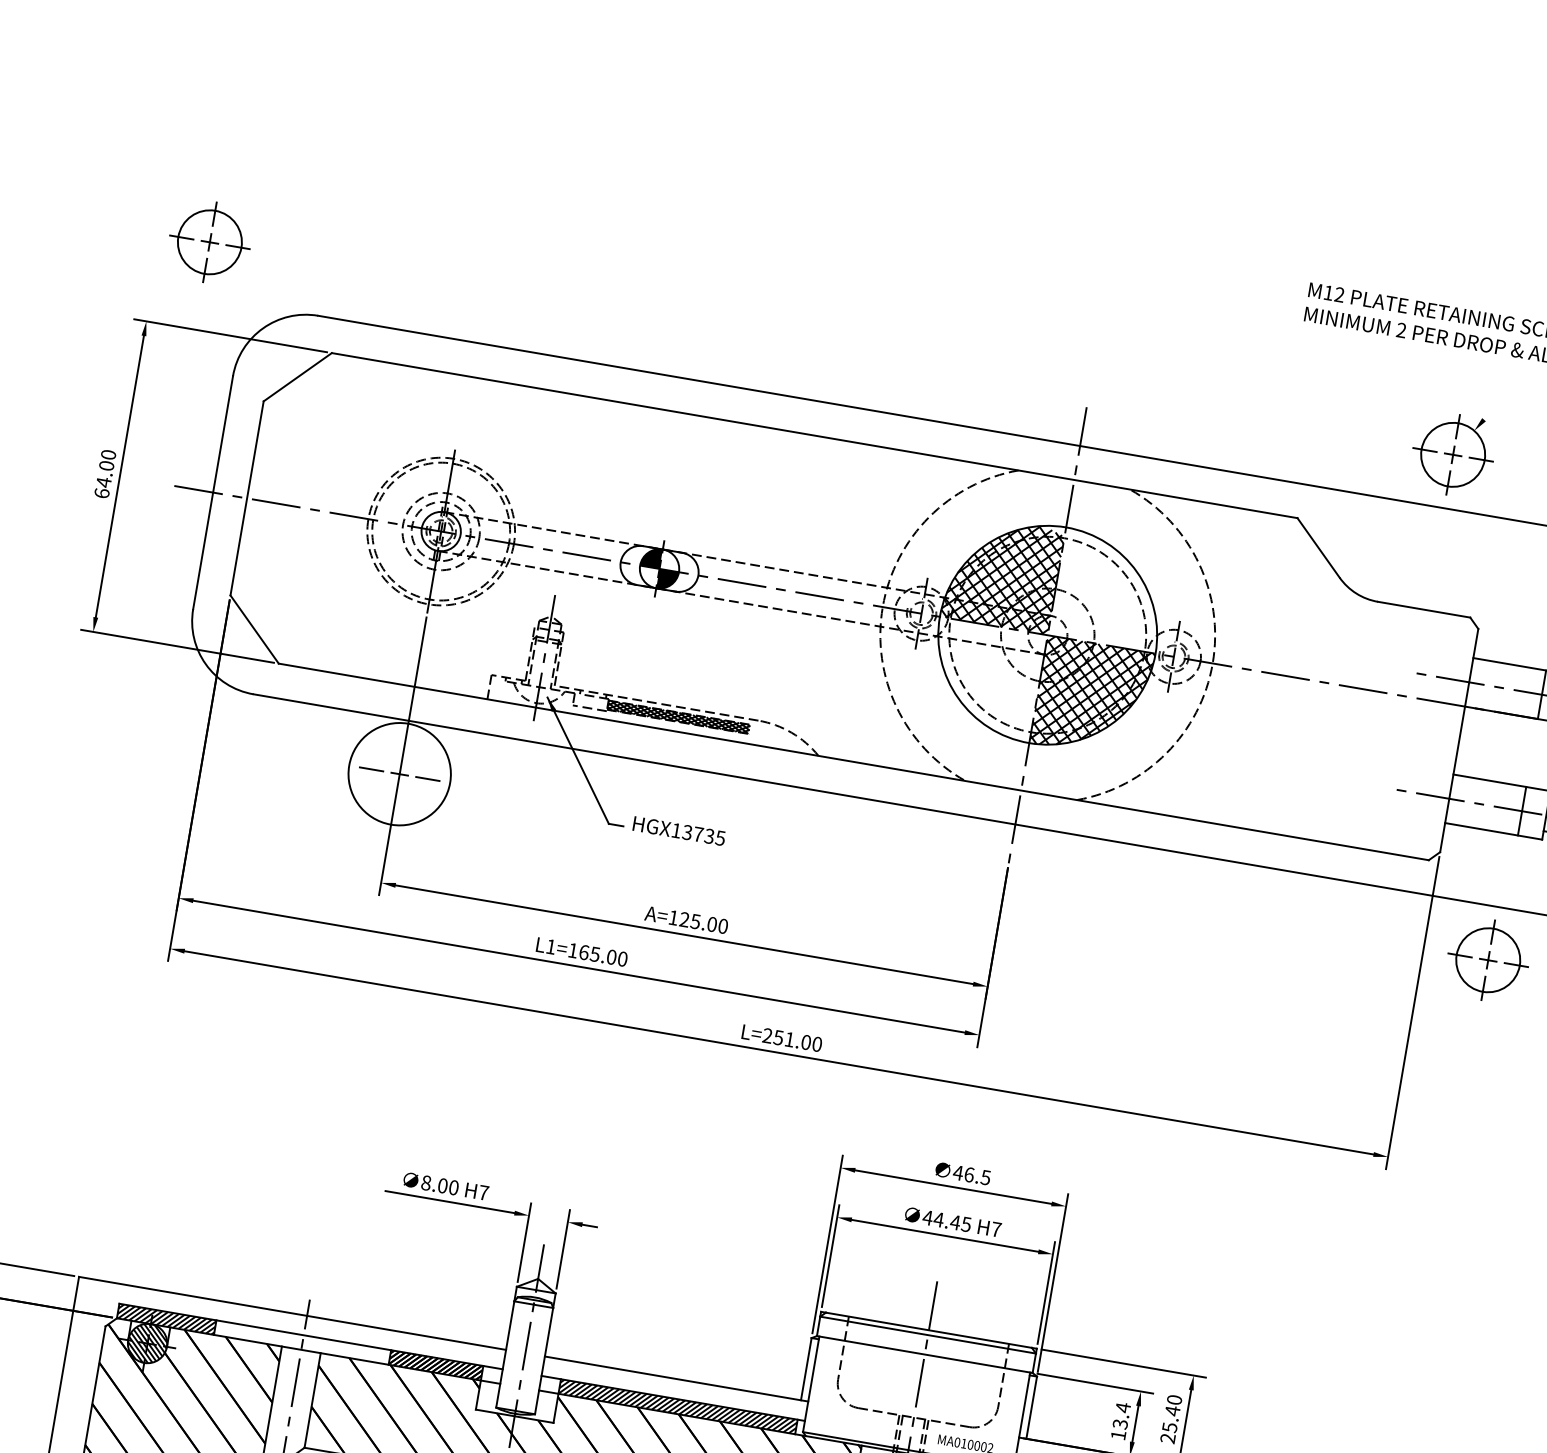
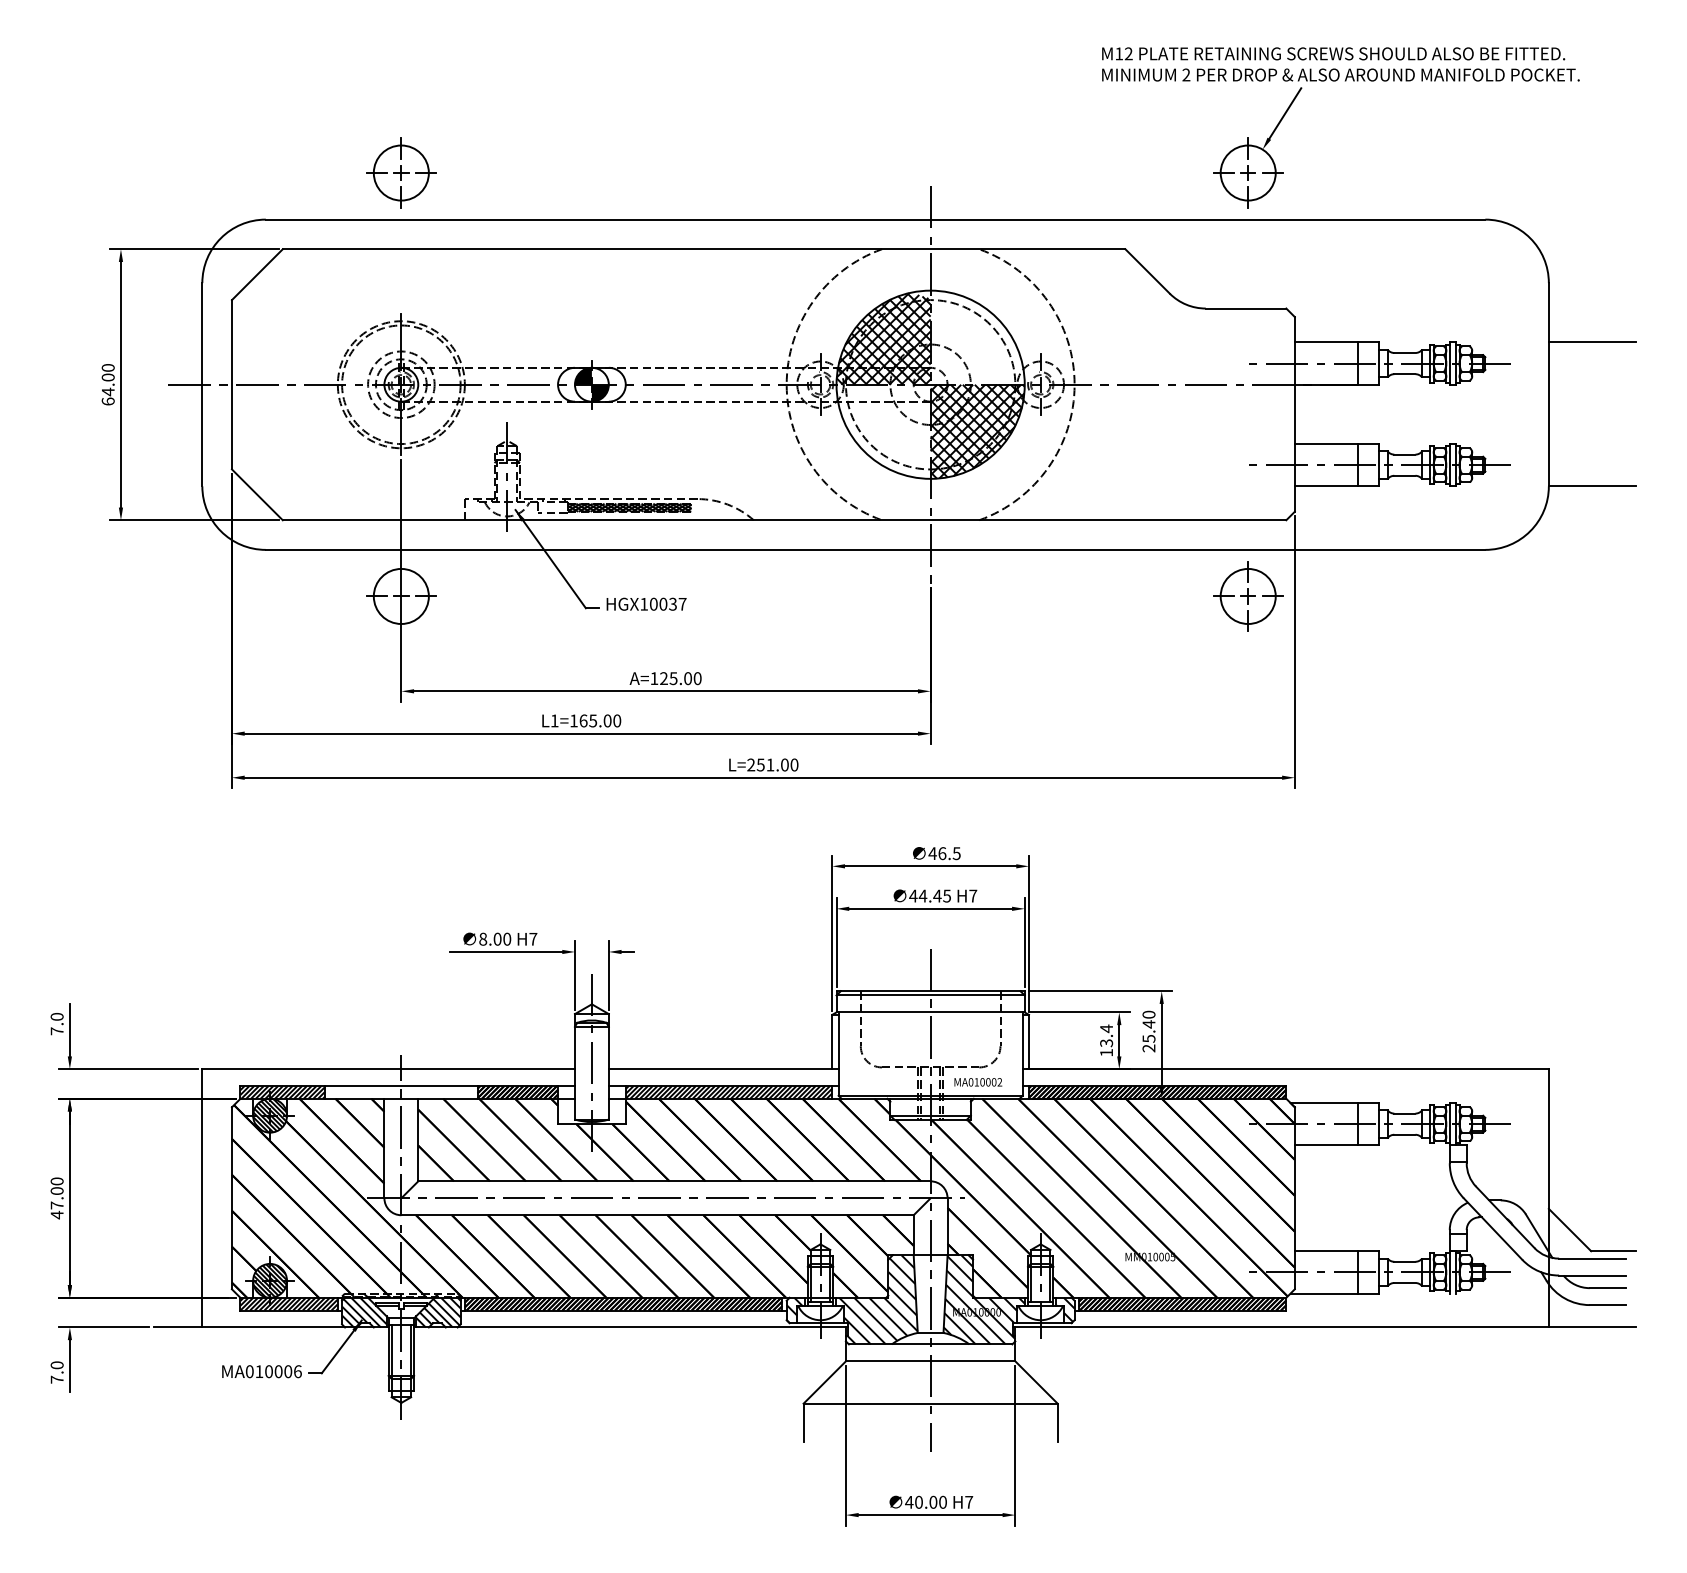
part: (210, 241) -> (401, 172), moved
line: (1507, 393) -> (1285, 113), added
circle: (398, 774) -> (400, 596), size x0.62
text: (703, 834) -> (667, 603), HGX13735 -> HGX10037
part: (1488, 960) -> (1248, 596), moved

